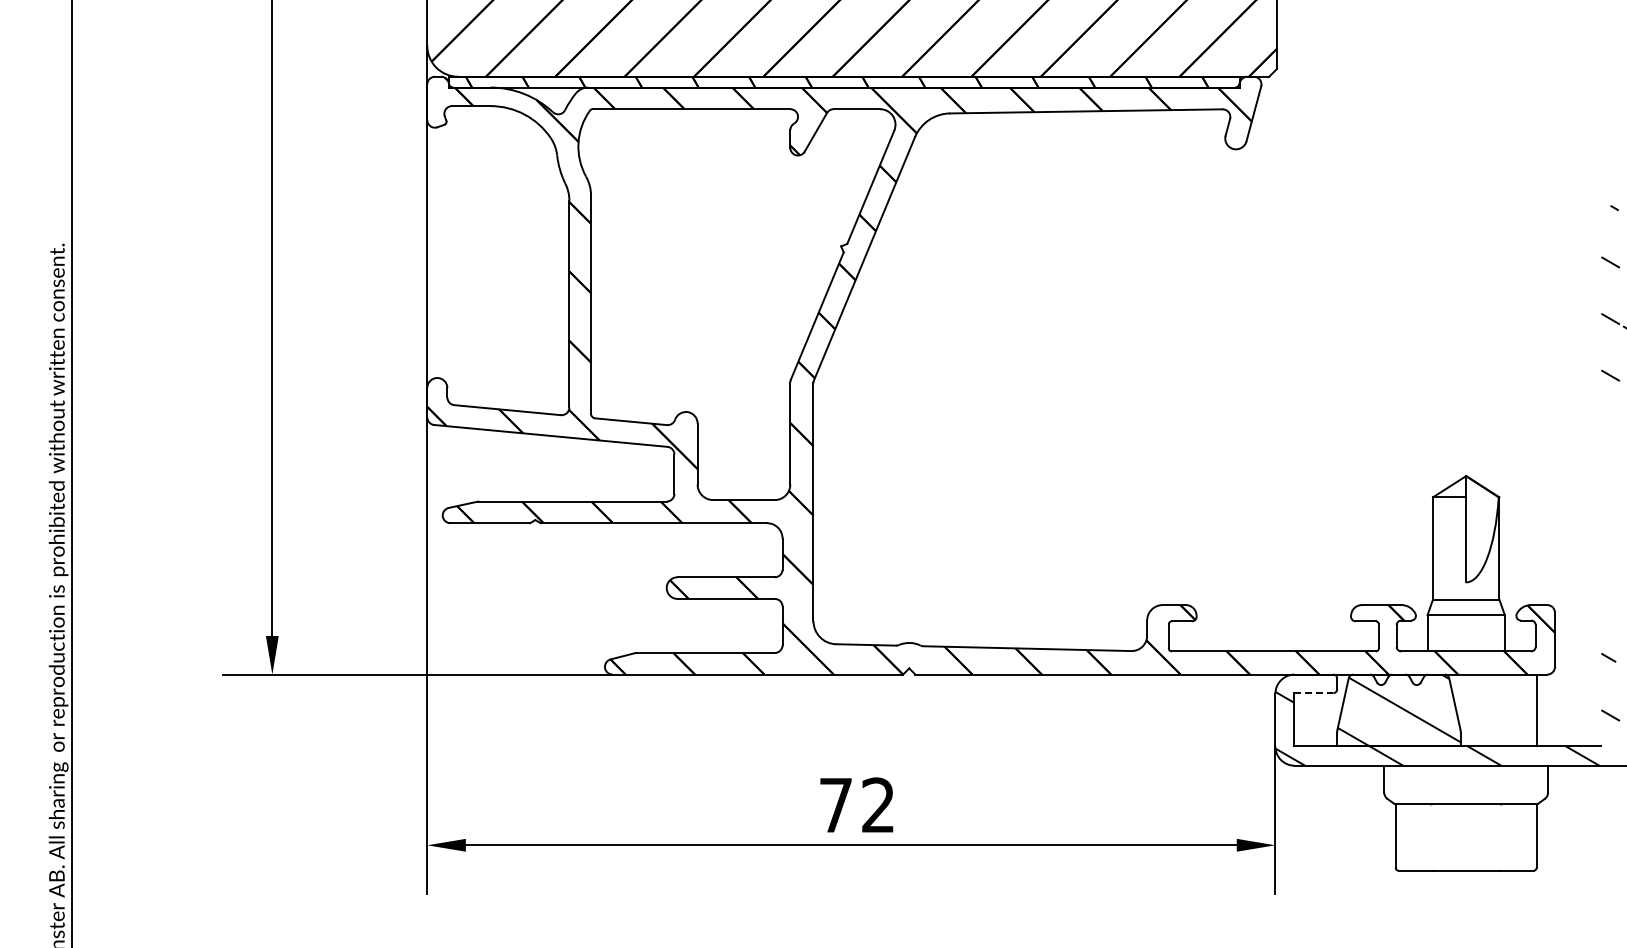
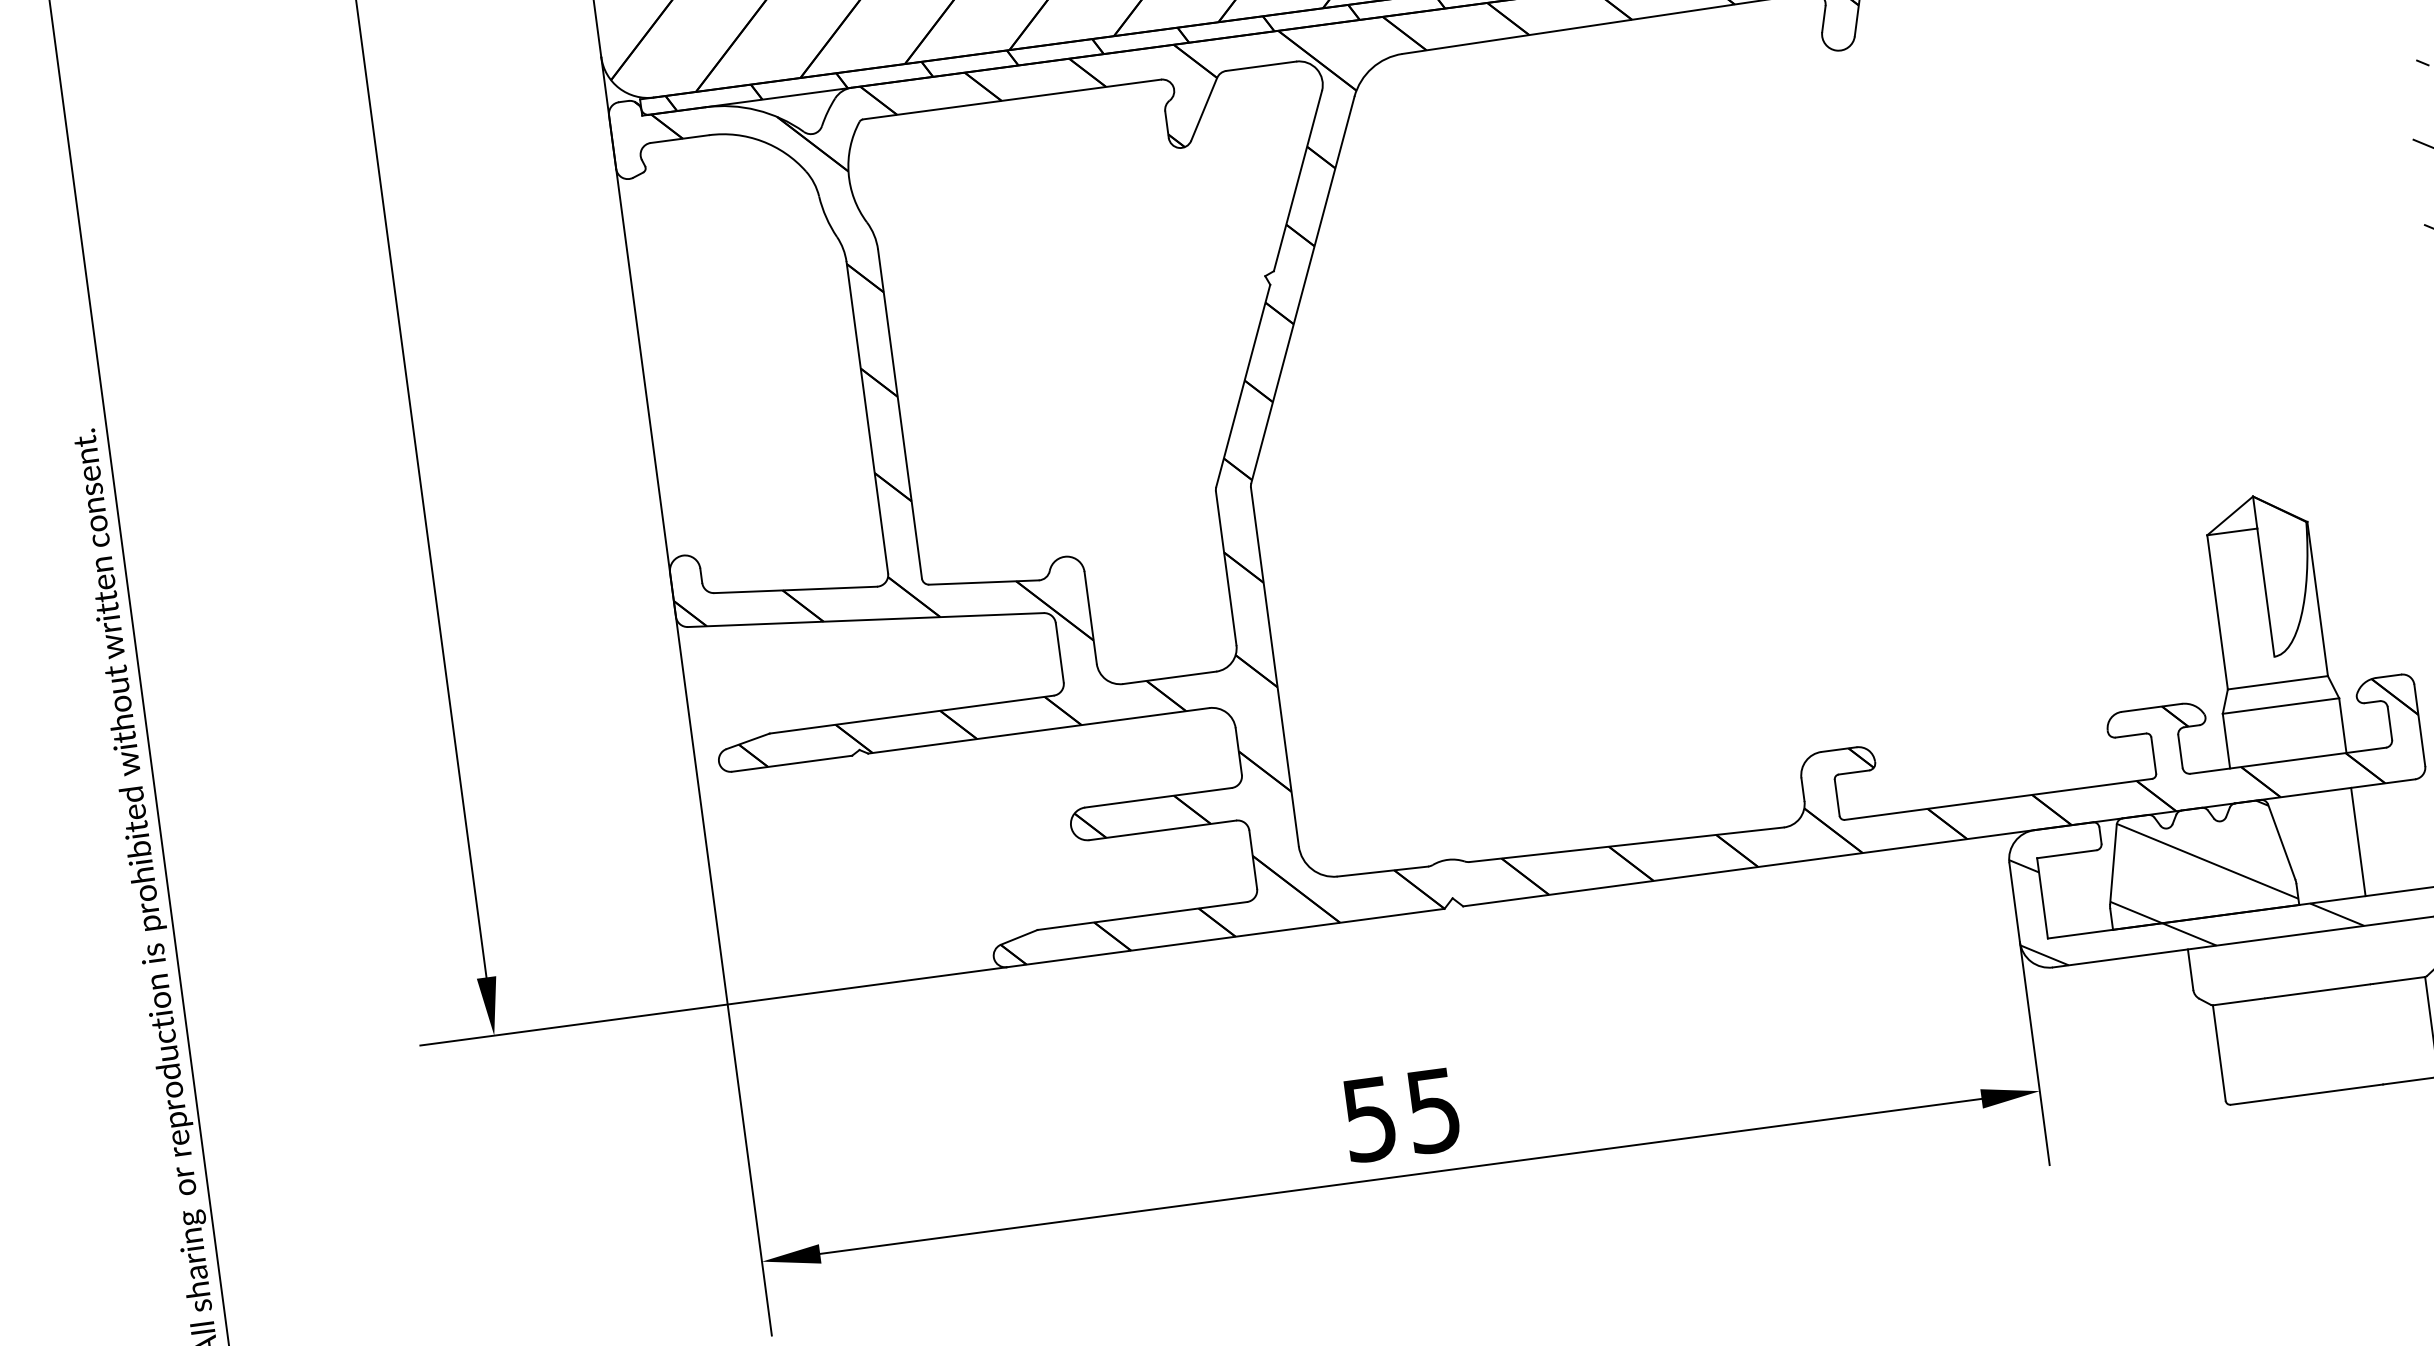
line: (1313, 693) -> (2066, 854), dashed -> solid
line: (1536, 710) -> (2357, 842), moved
text: (856, 805) -> (1400, 1115), 72 -> 55

